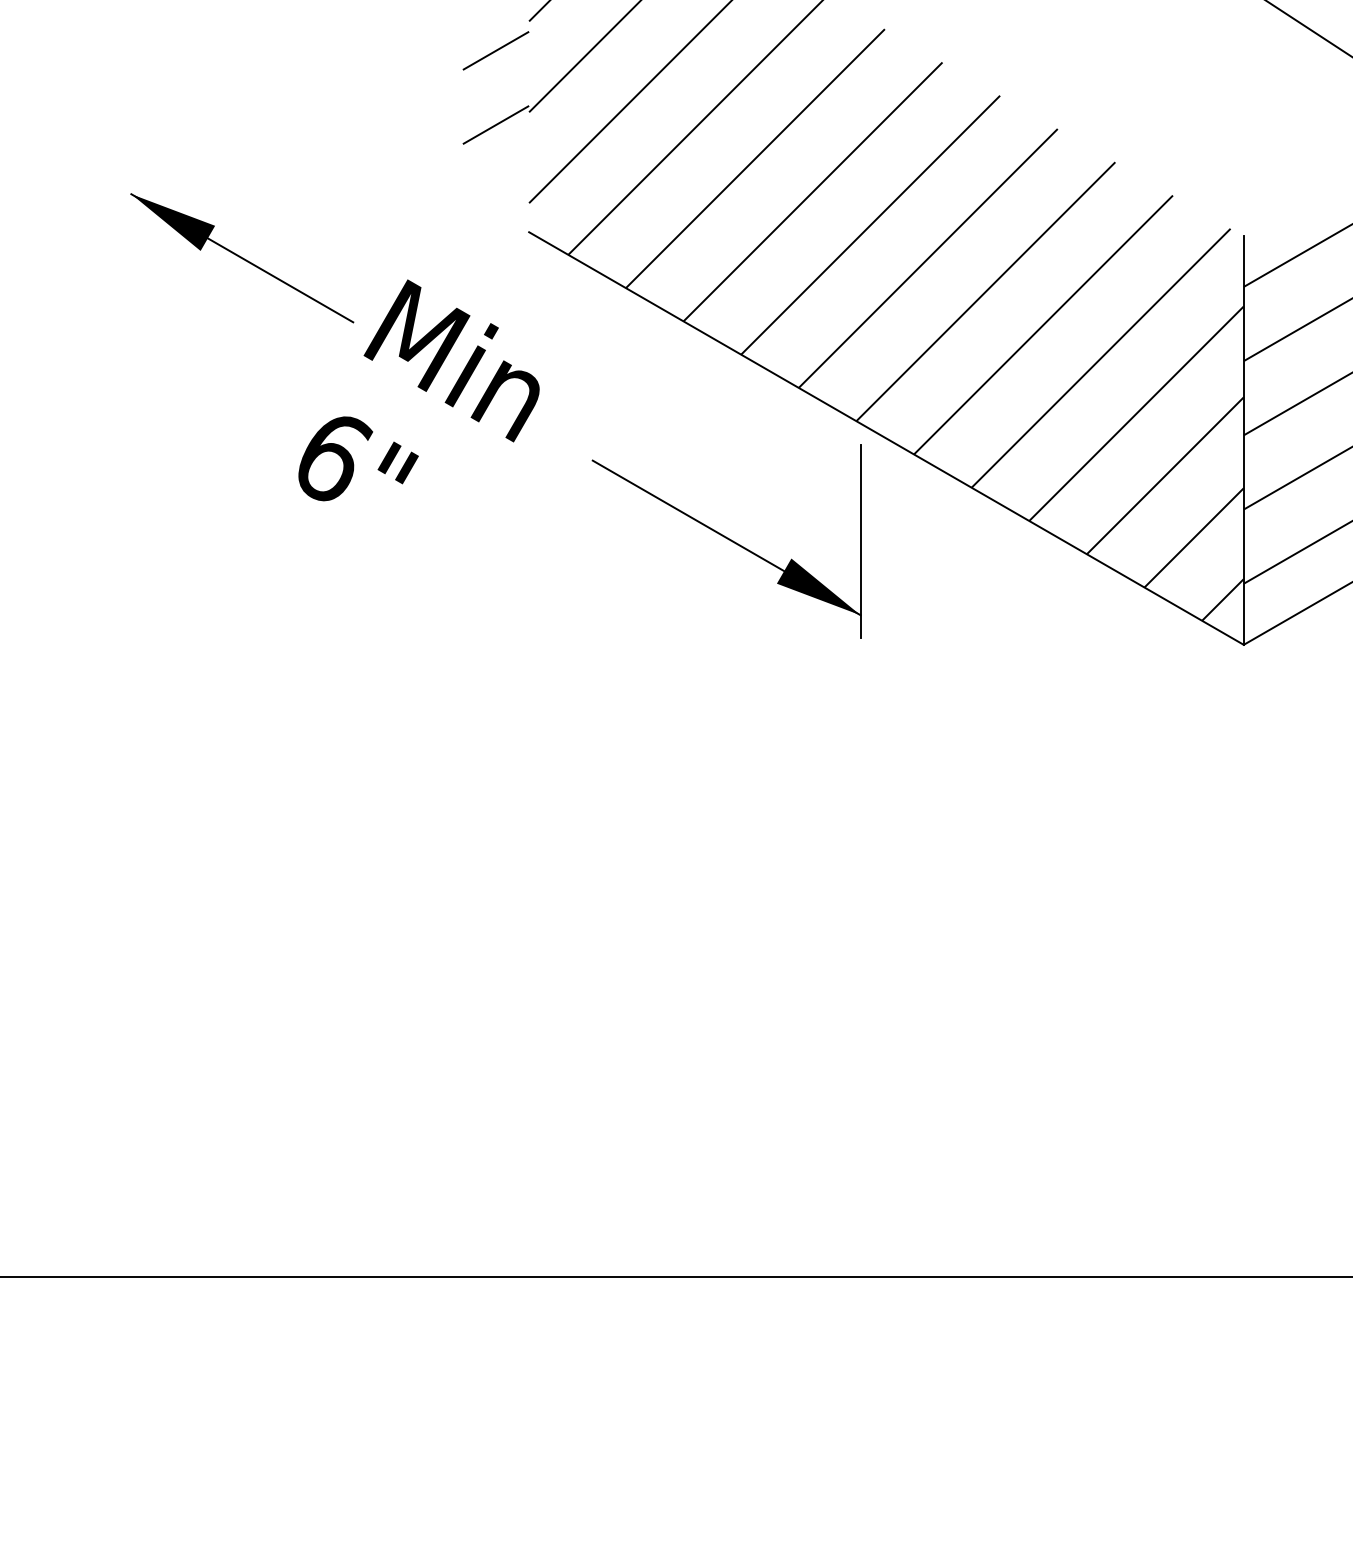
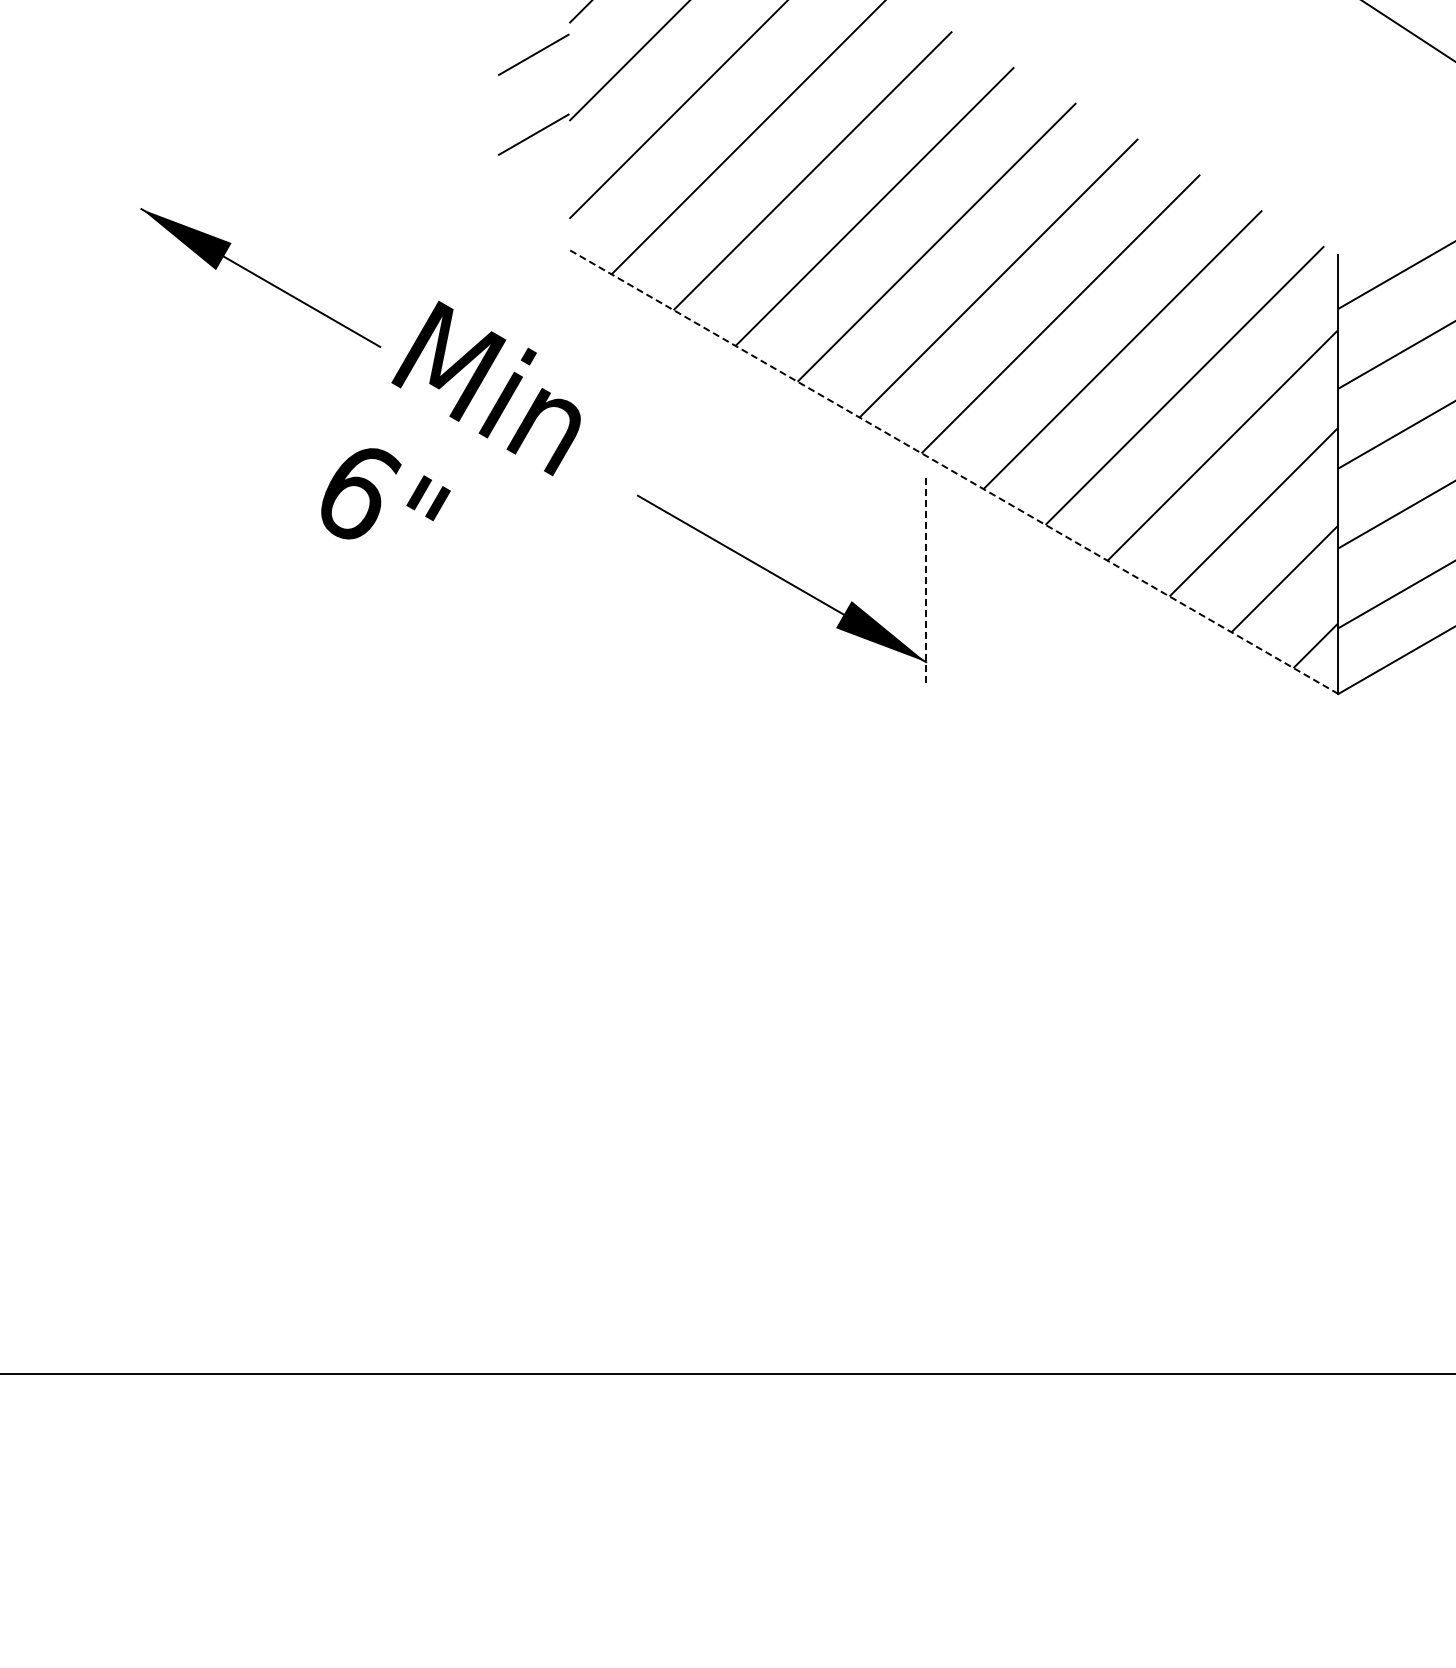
line: (886, 438) -> (953, 471), solid -> dashed
line: (860, 541) -> (926, 582), solid -> dashed

